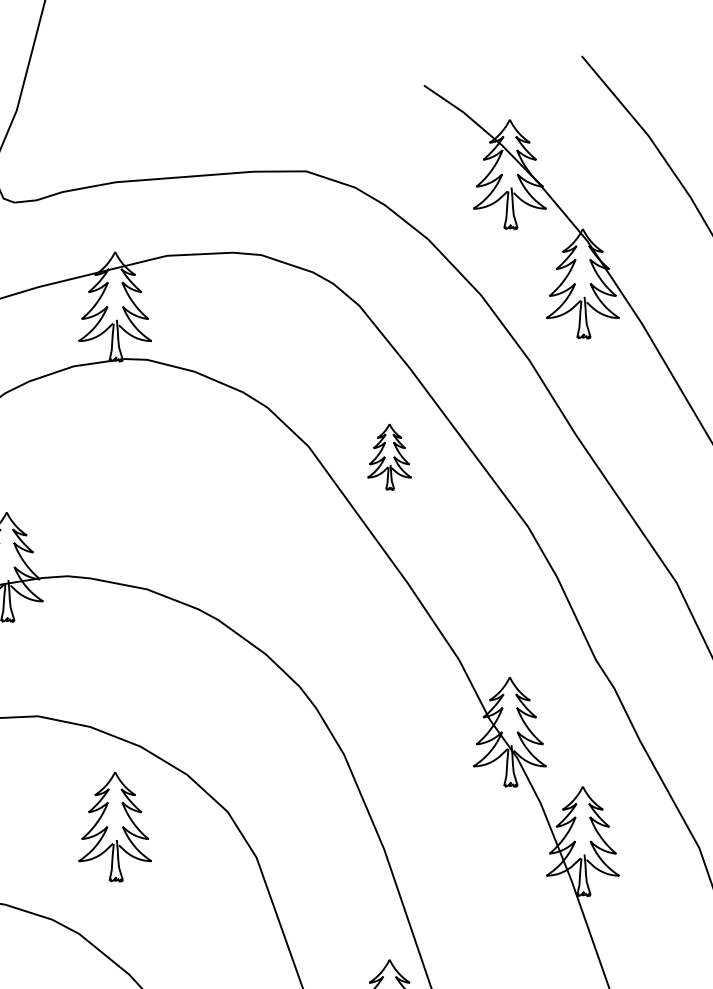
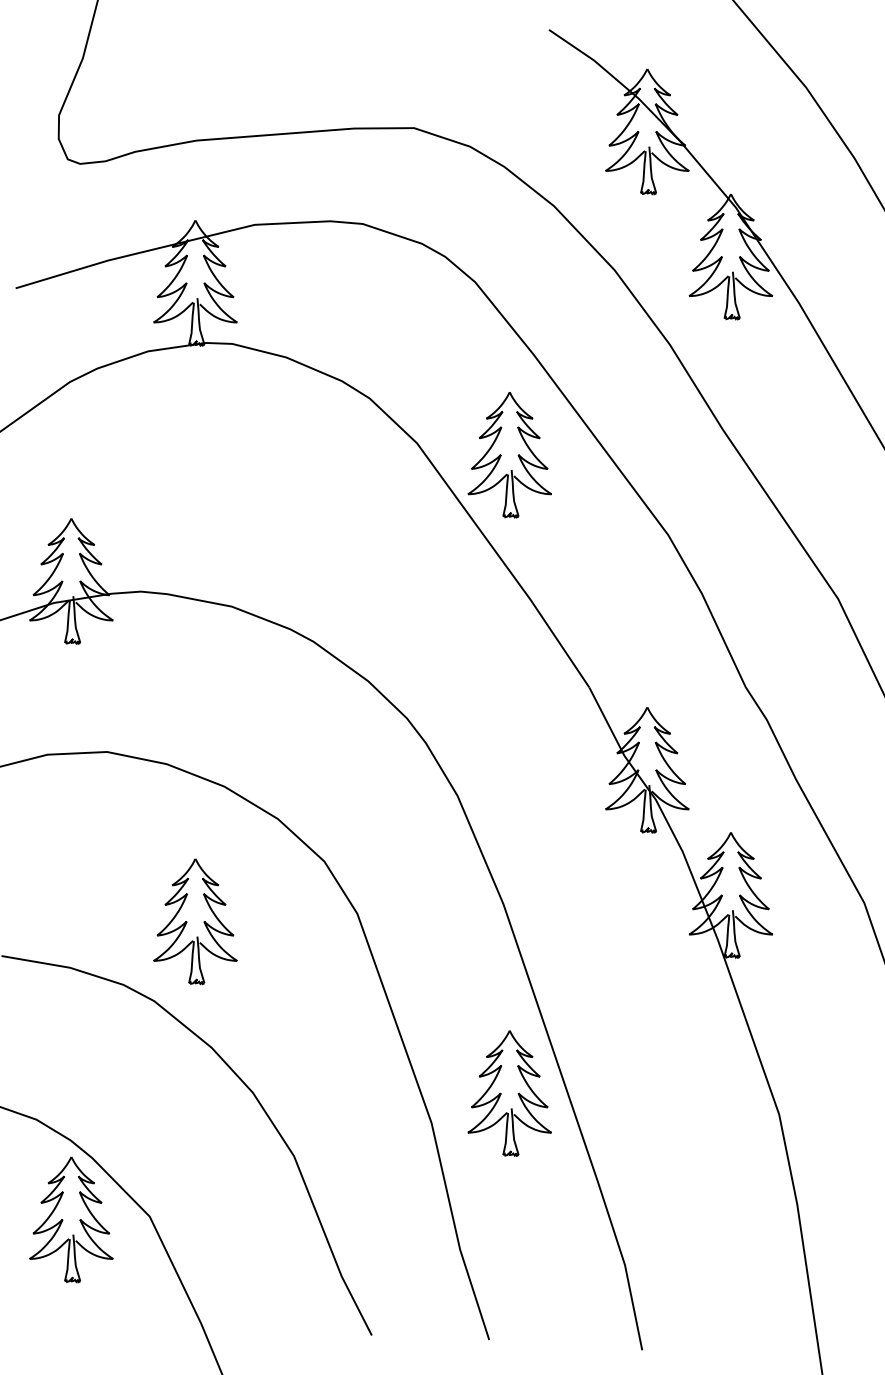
part: (389, 457) -> (509, 455), size x1.67
part: (115, 826) -> (195, 921), moved

